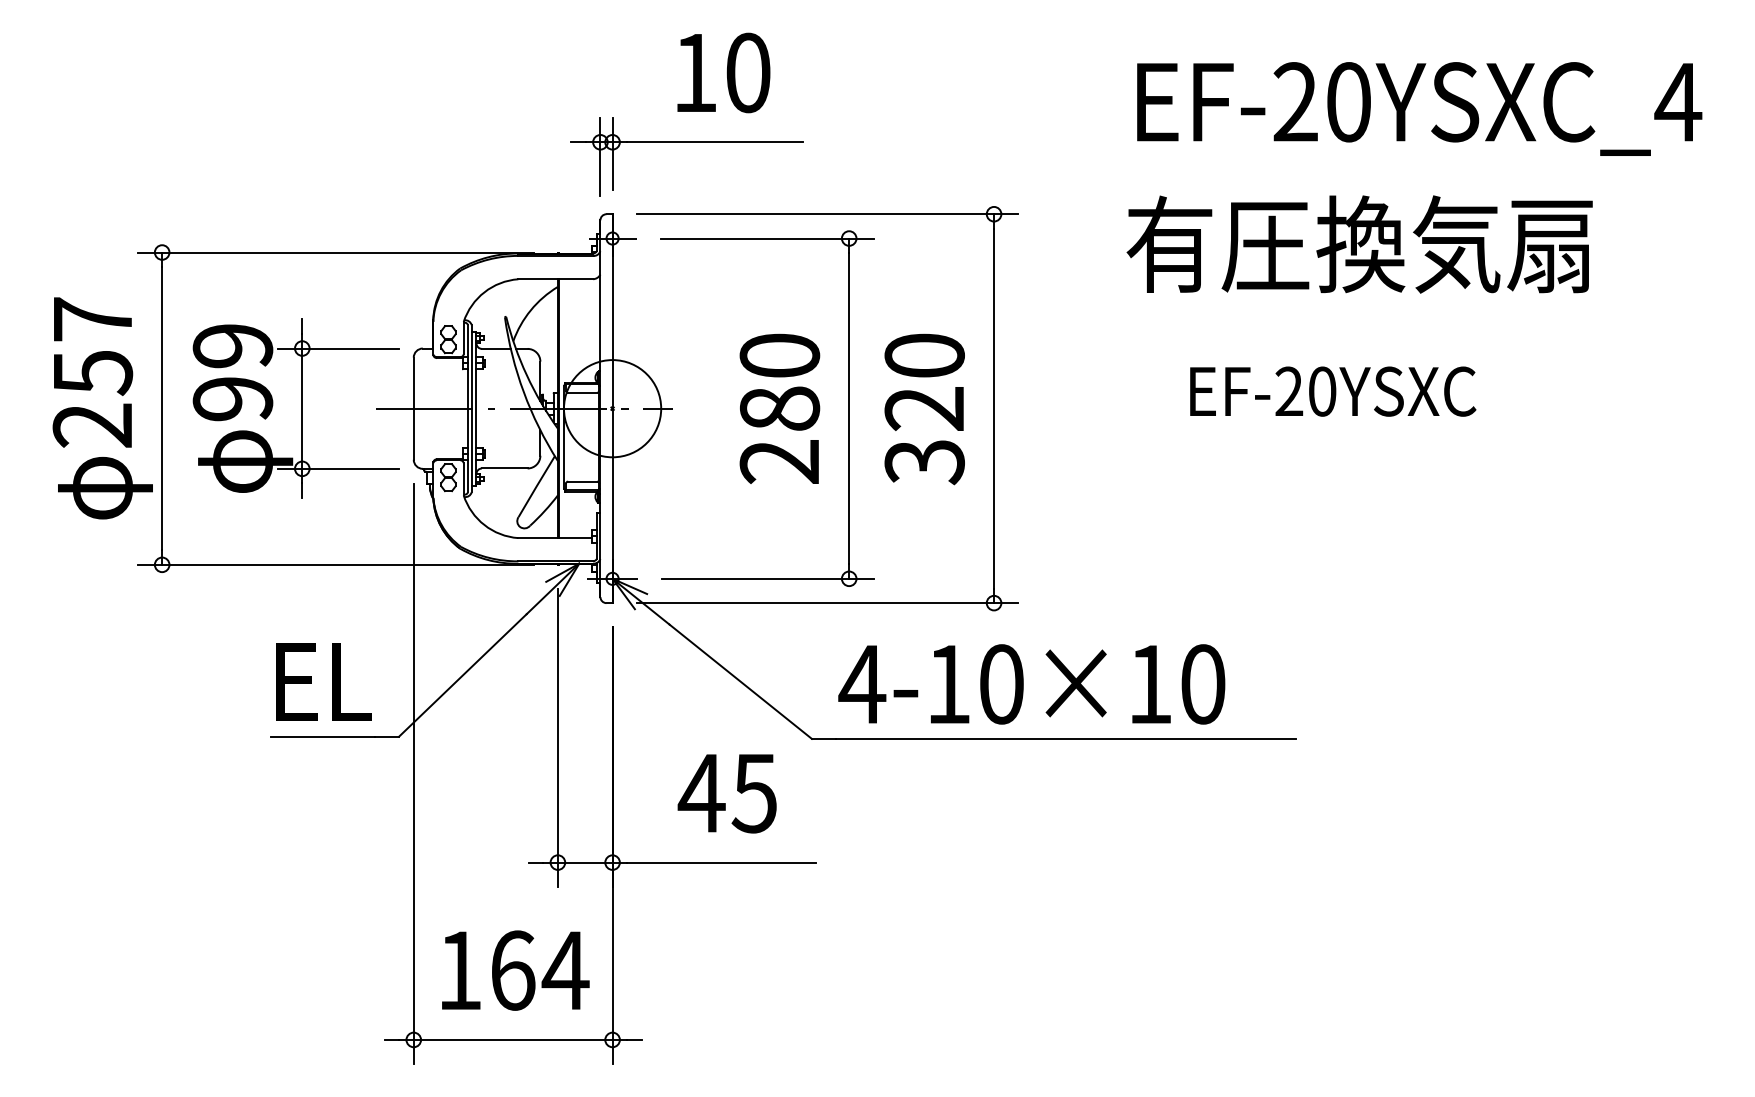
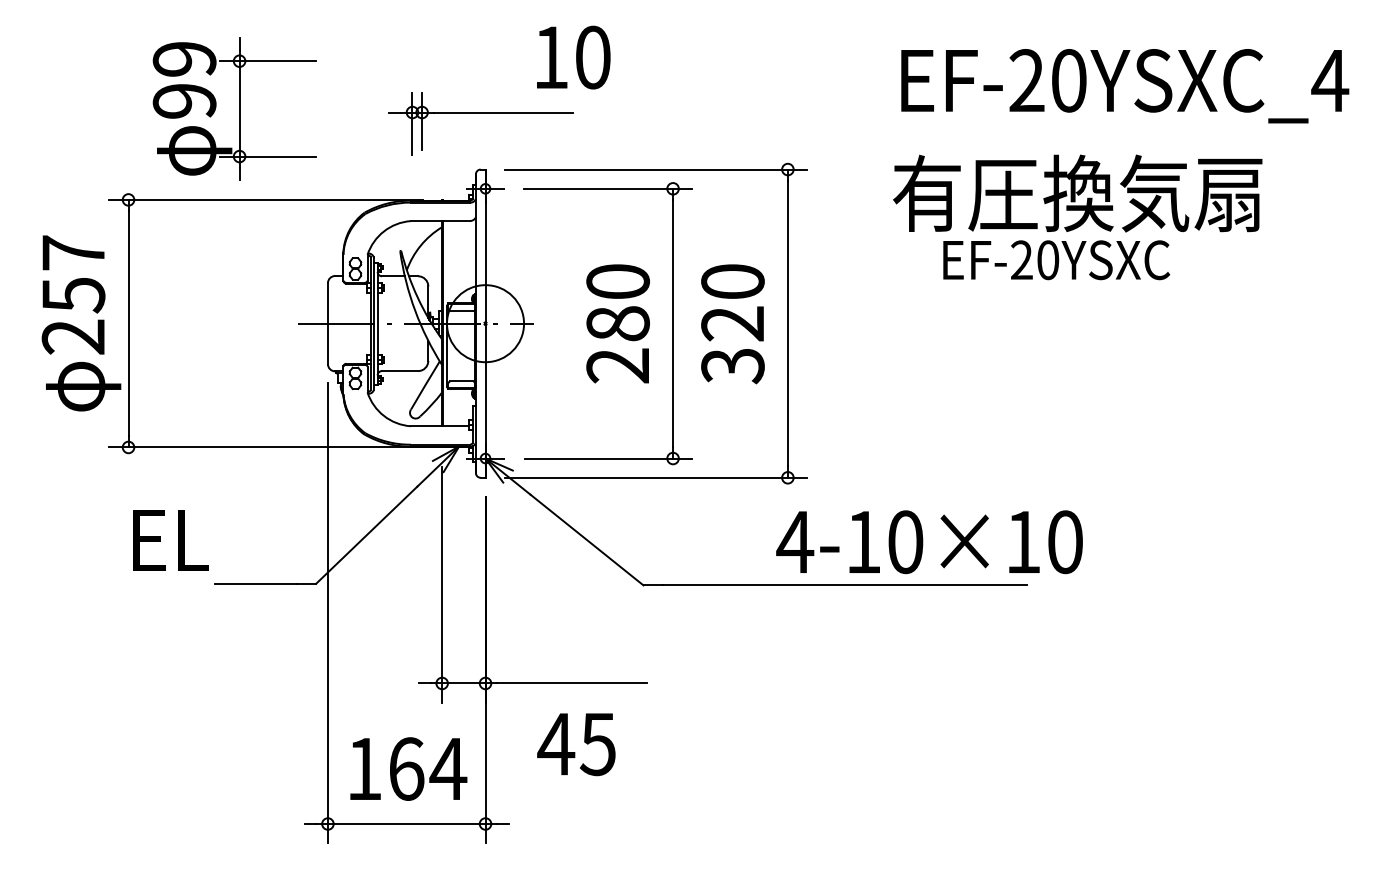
part: (686, 142) -> (480, 112), moved
text: (1333, 391) -> (1056, 260), moved
part: (295, 408) -> (234, 108), moved
text: (323, 681) -> (170, 539), moved
text: (1031, 684) -> (929, 542), moved
text: (726, 793) -> (575, 744), moved

